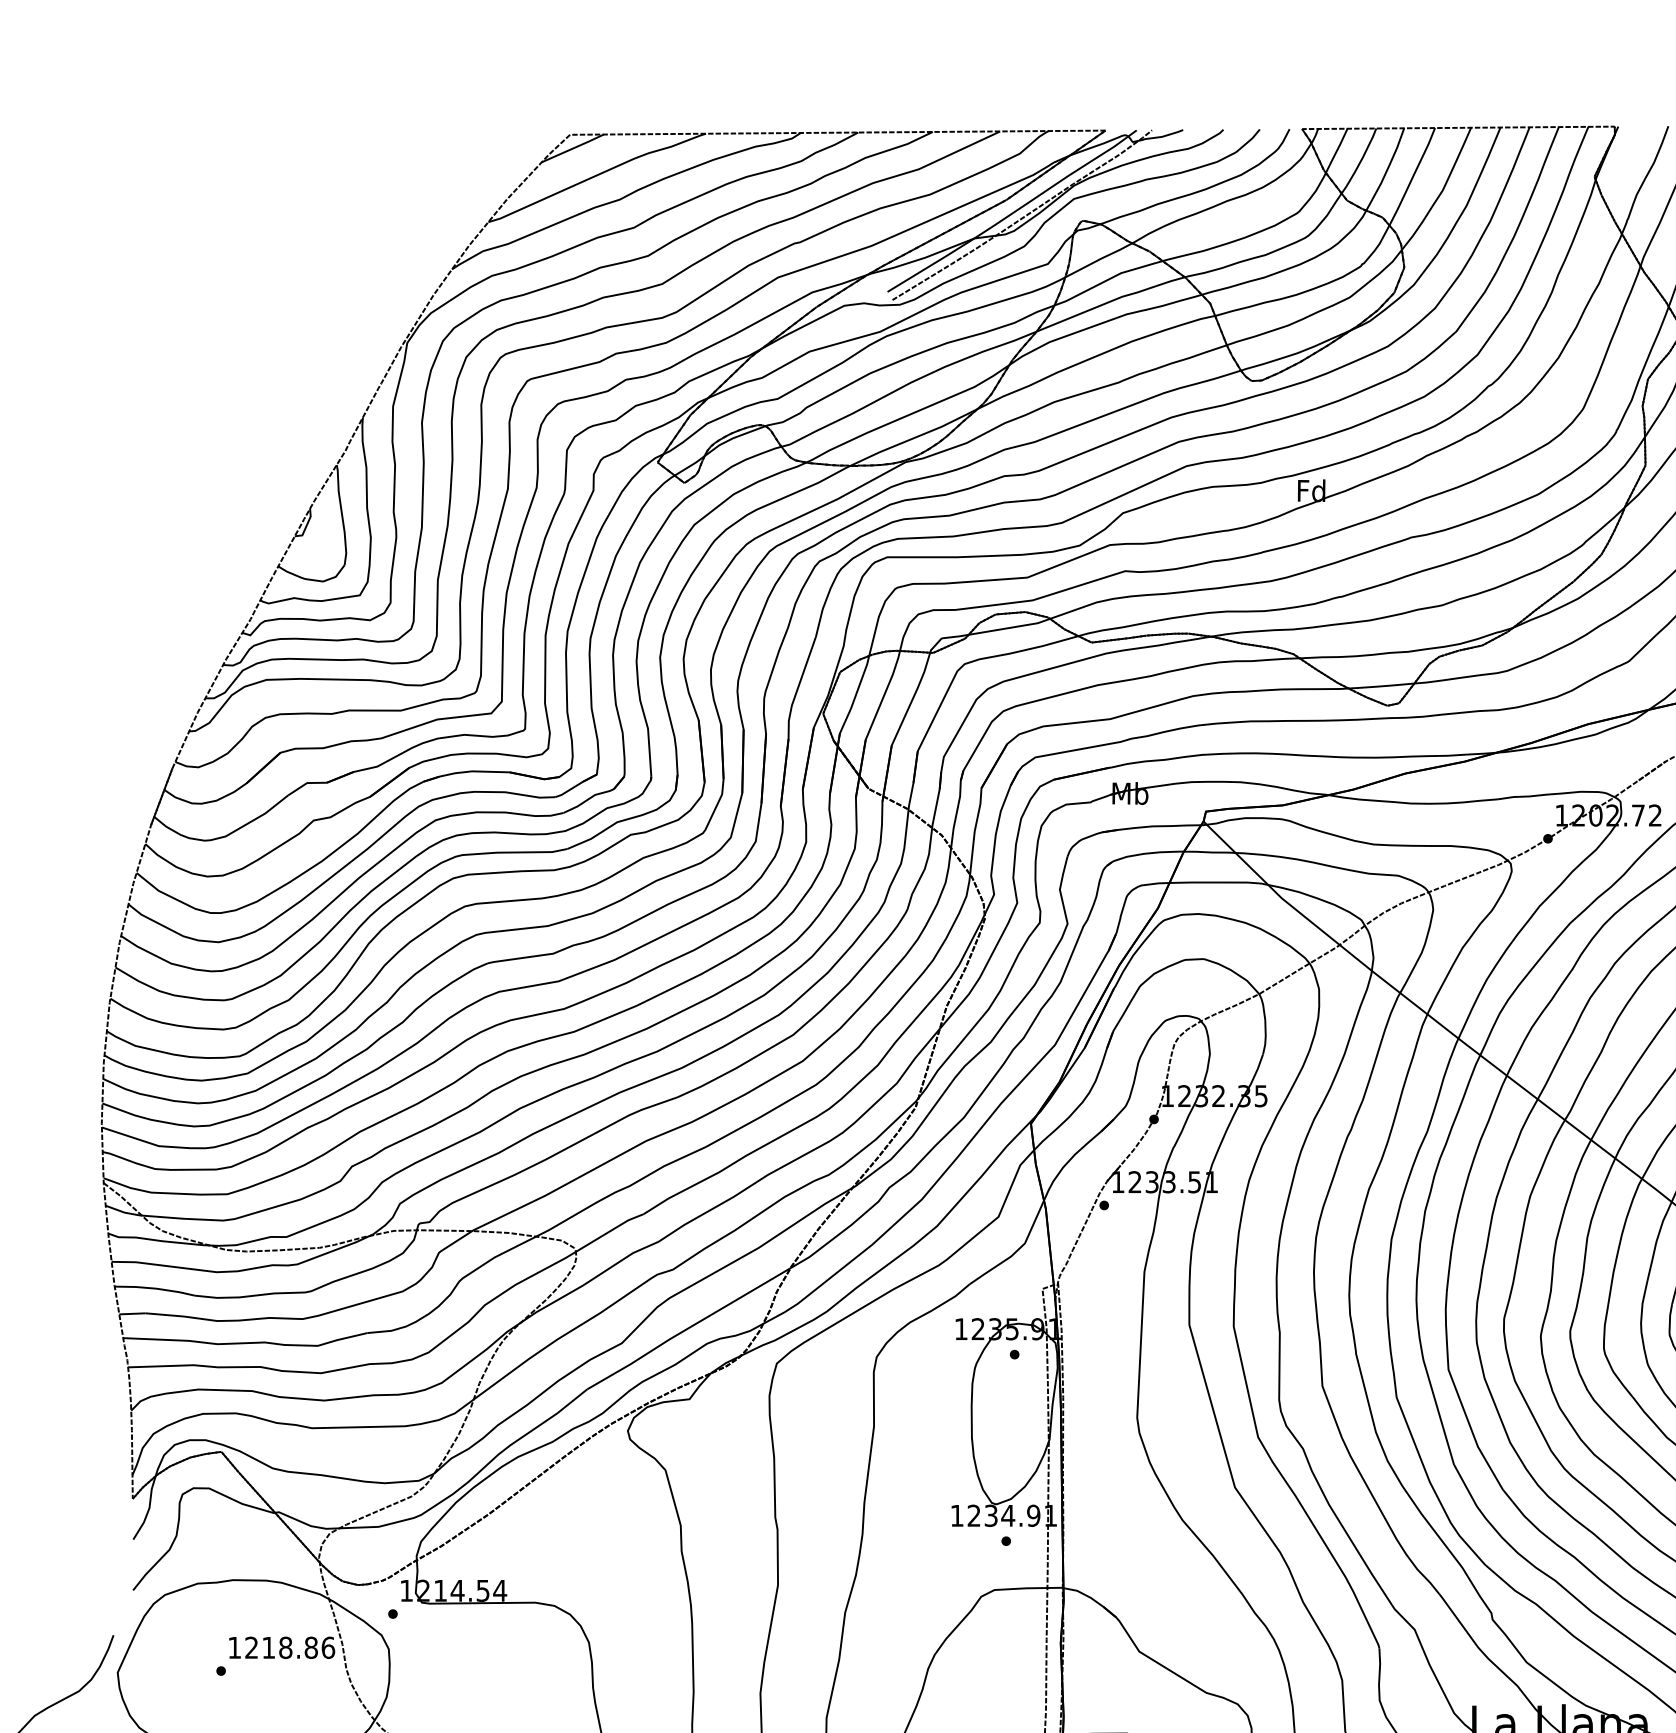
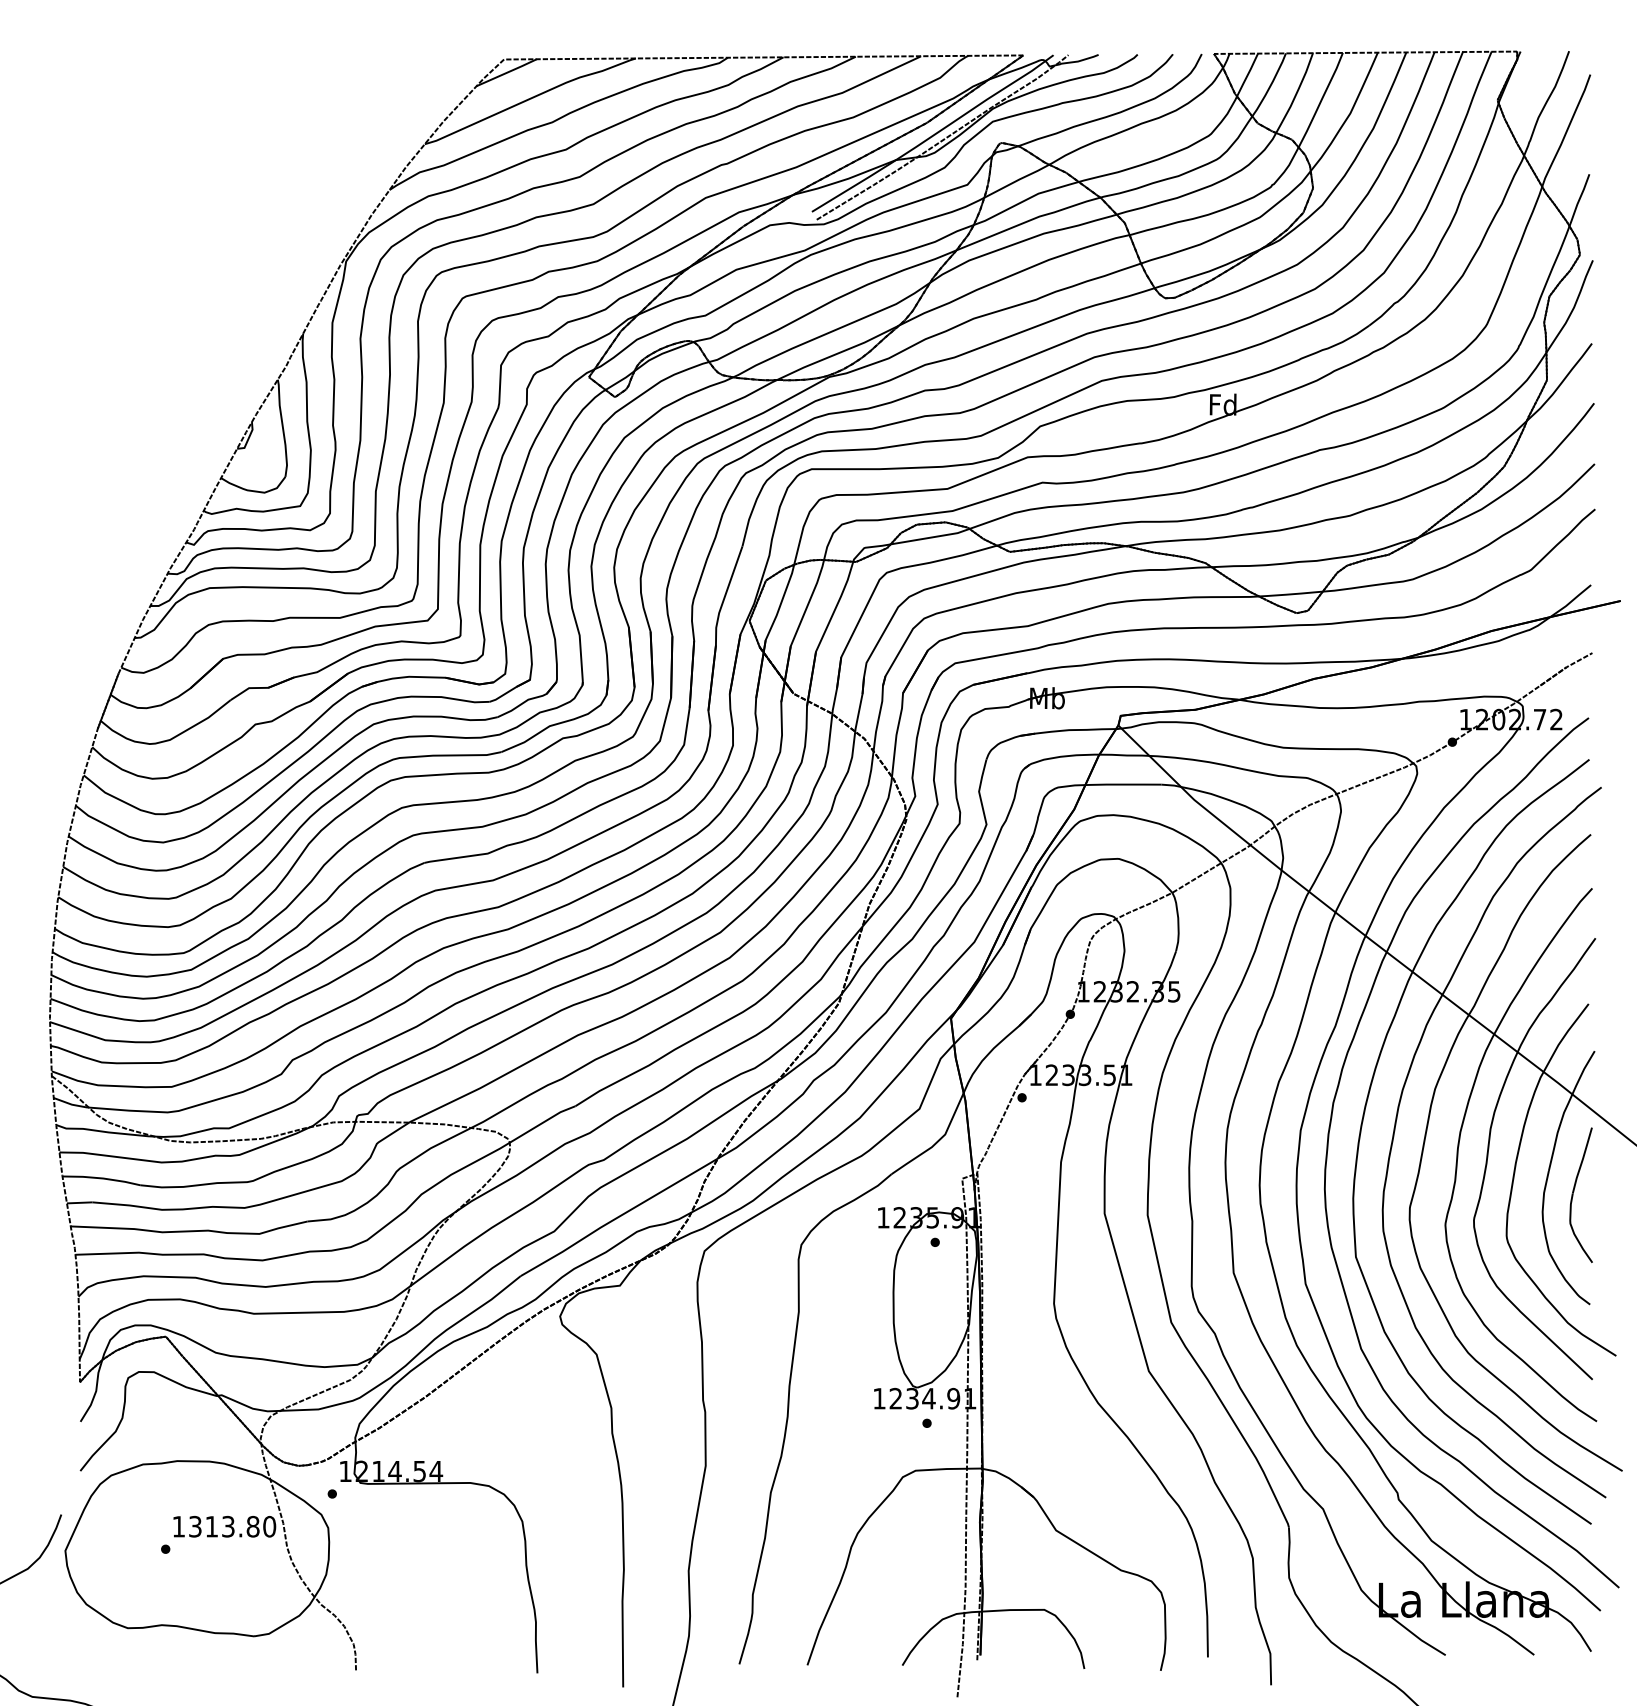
text: (290, 1647) -> (232, 1526), 1218.86 -> 1313.80

